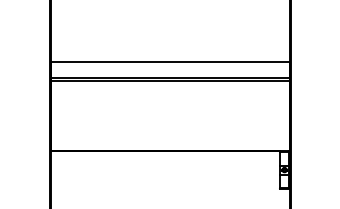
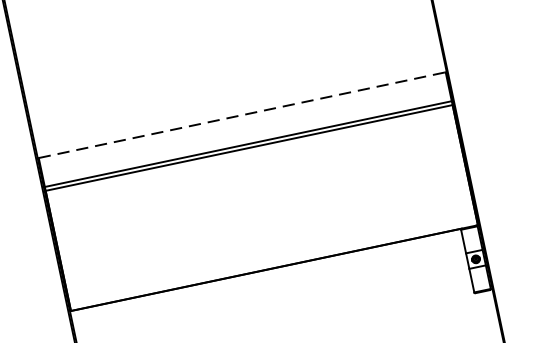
line: (170, 61) -> (242, 115), solid -> dashed

